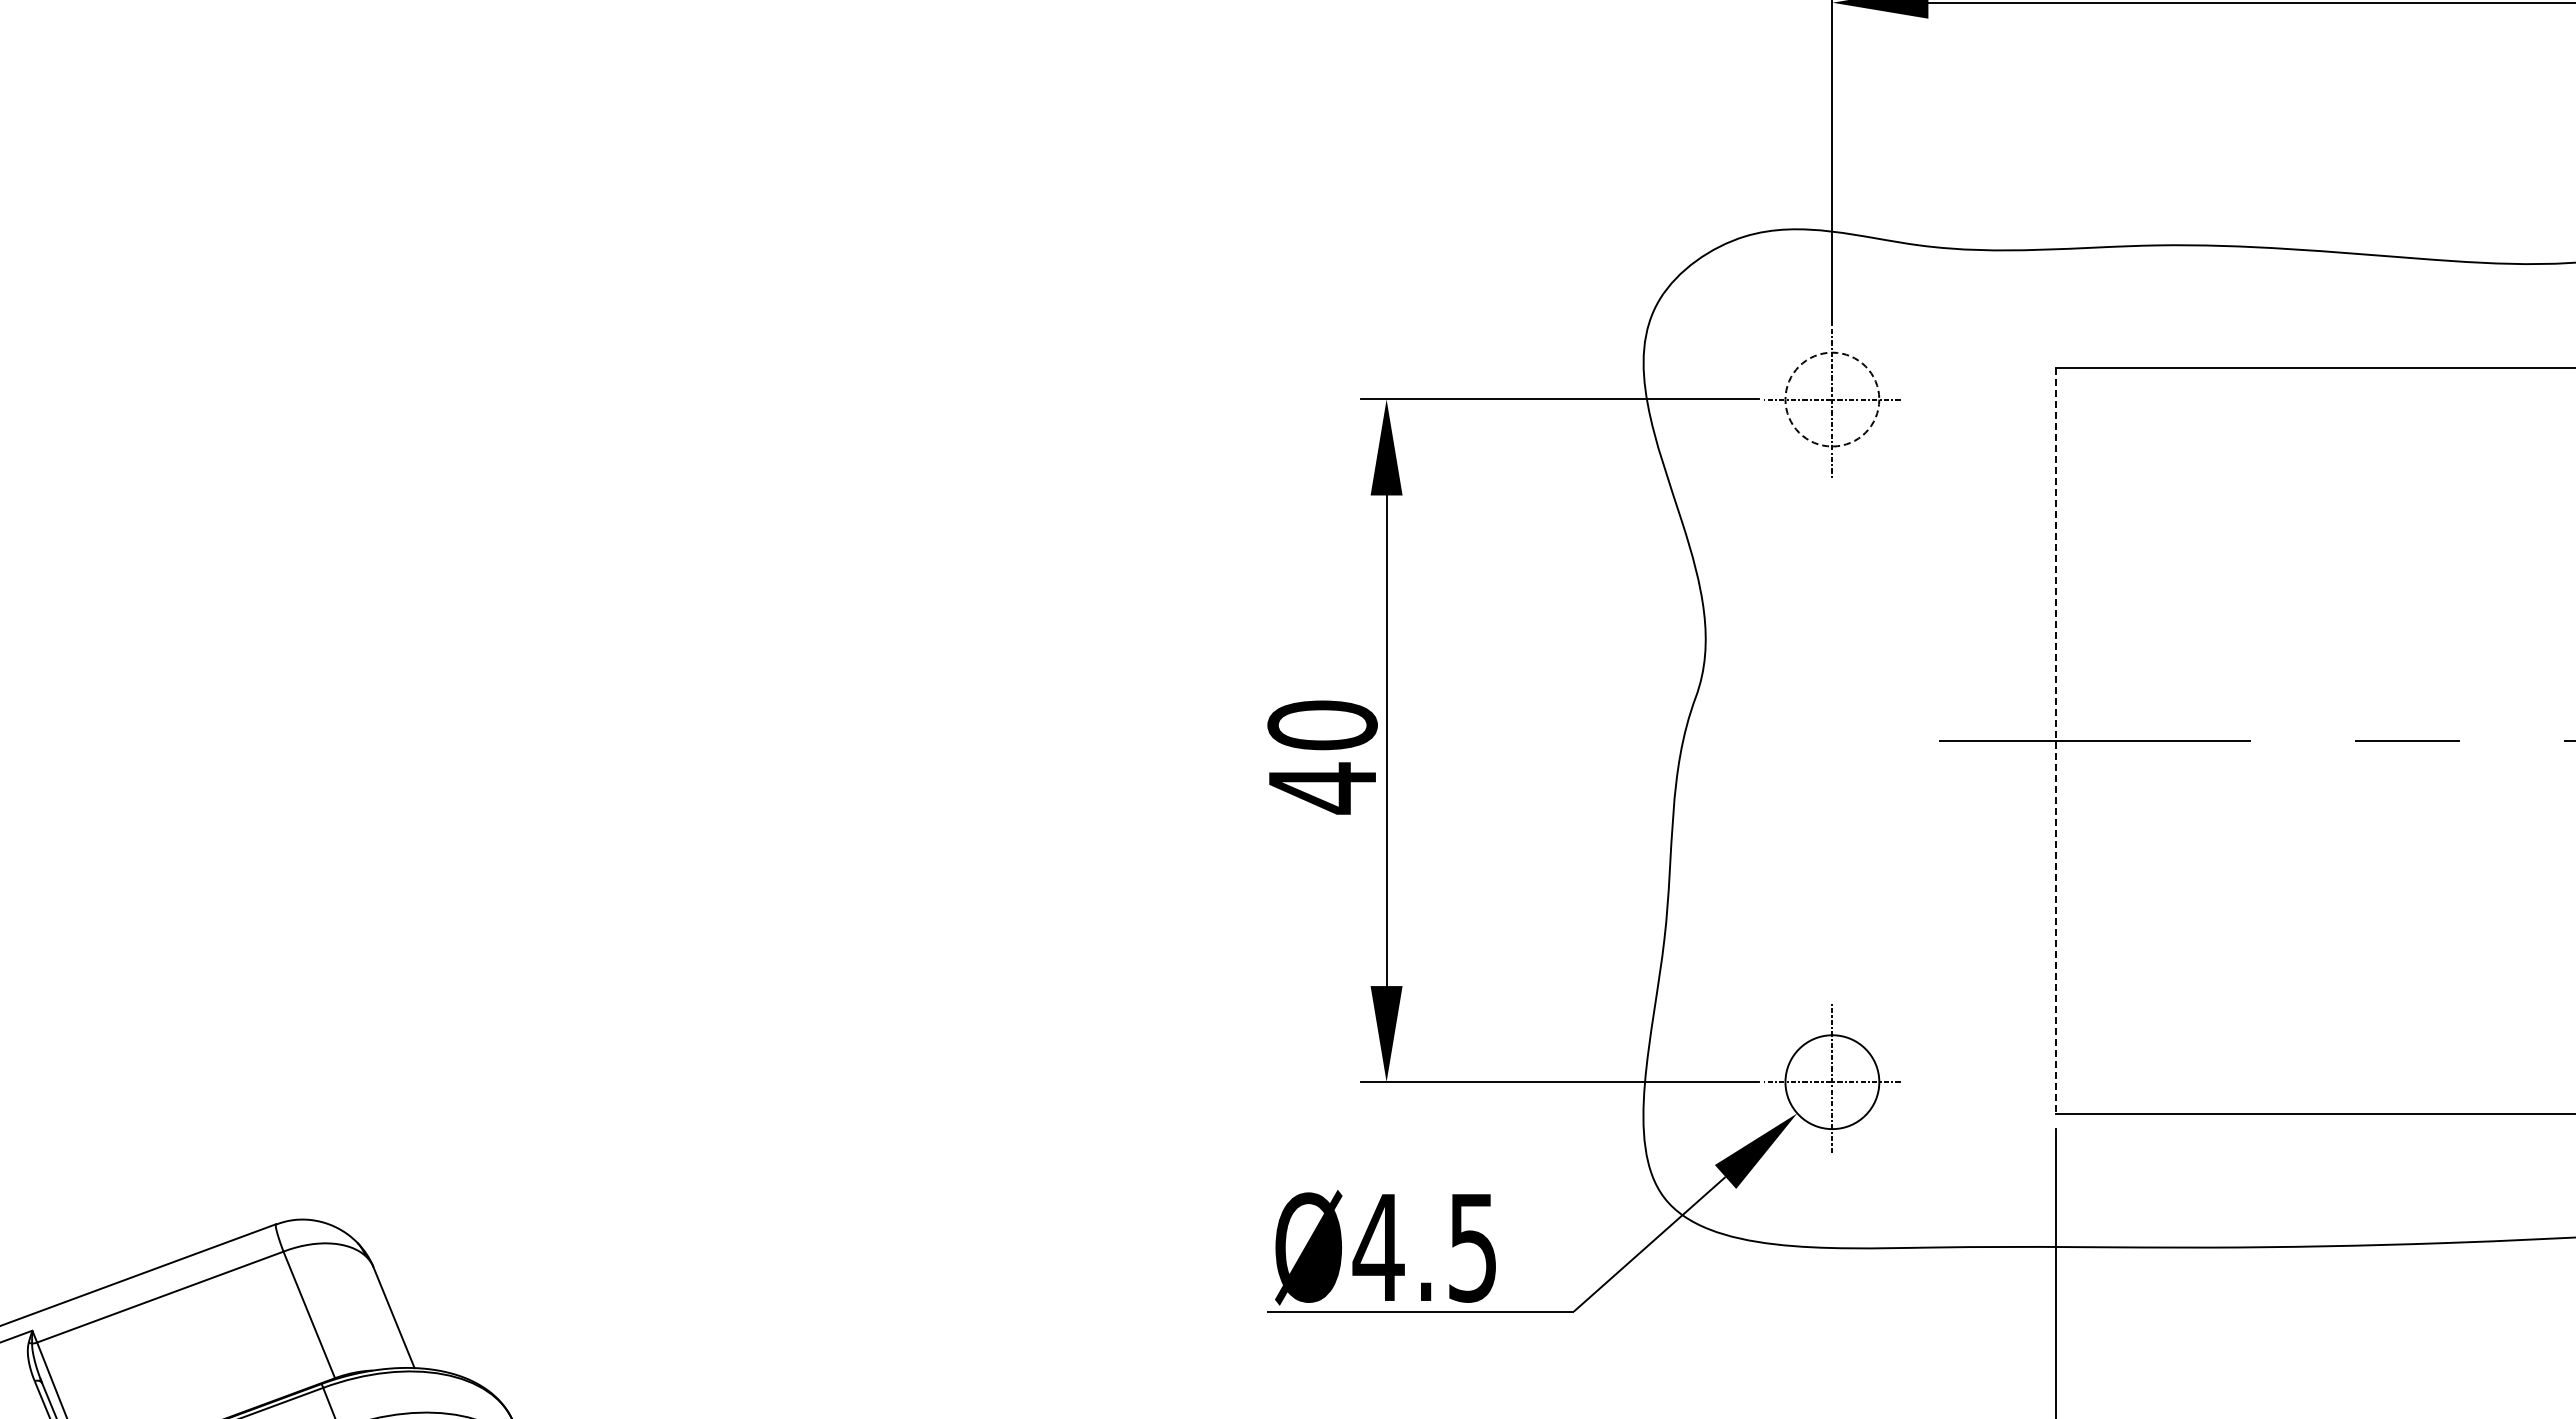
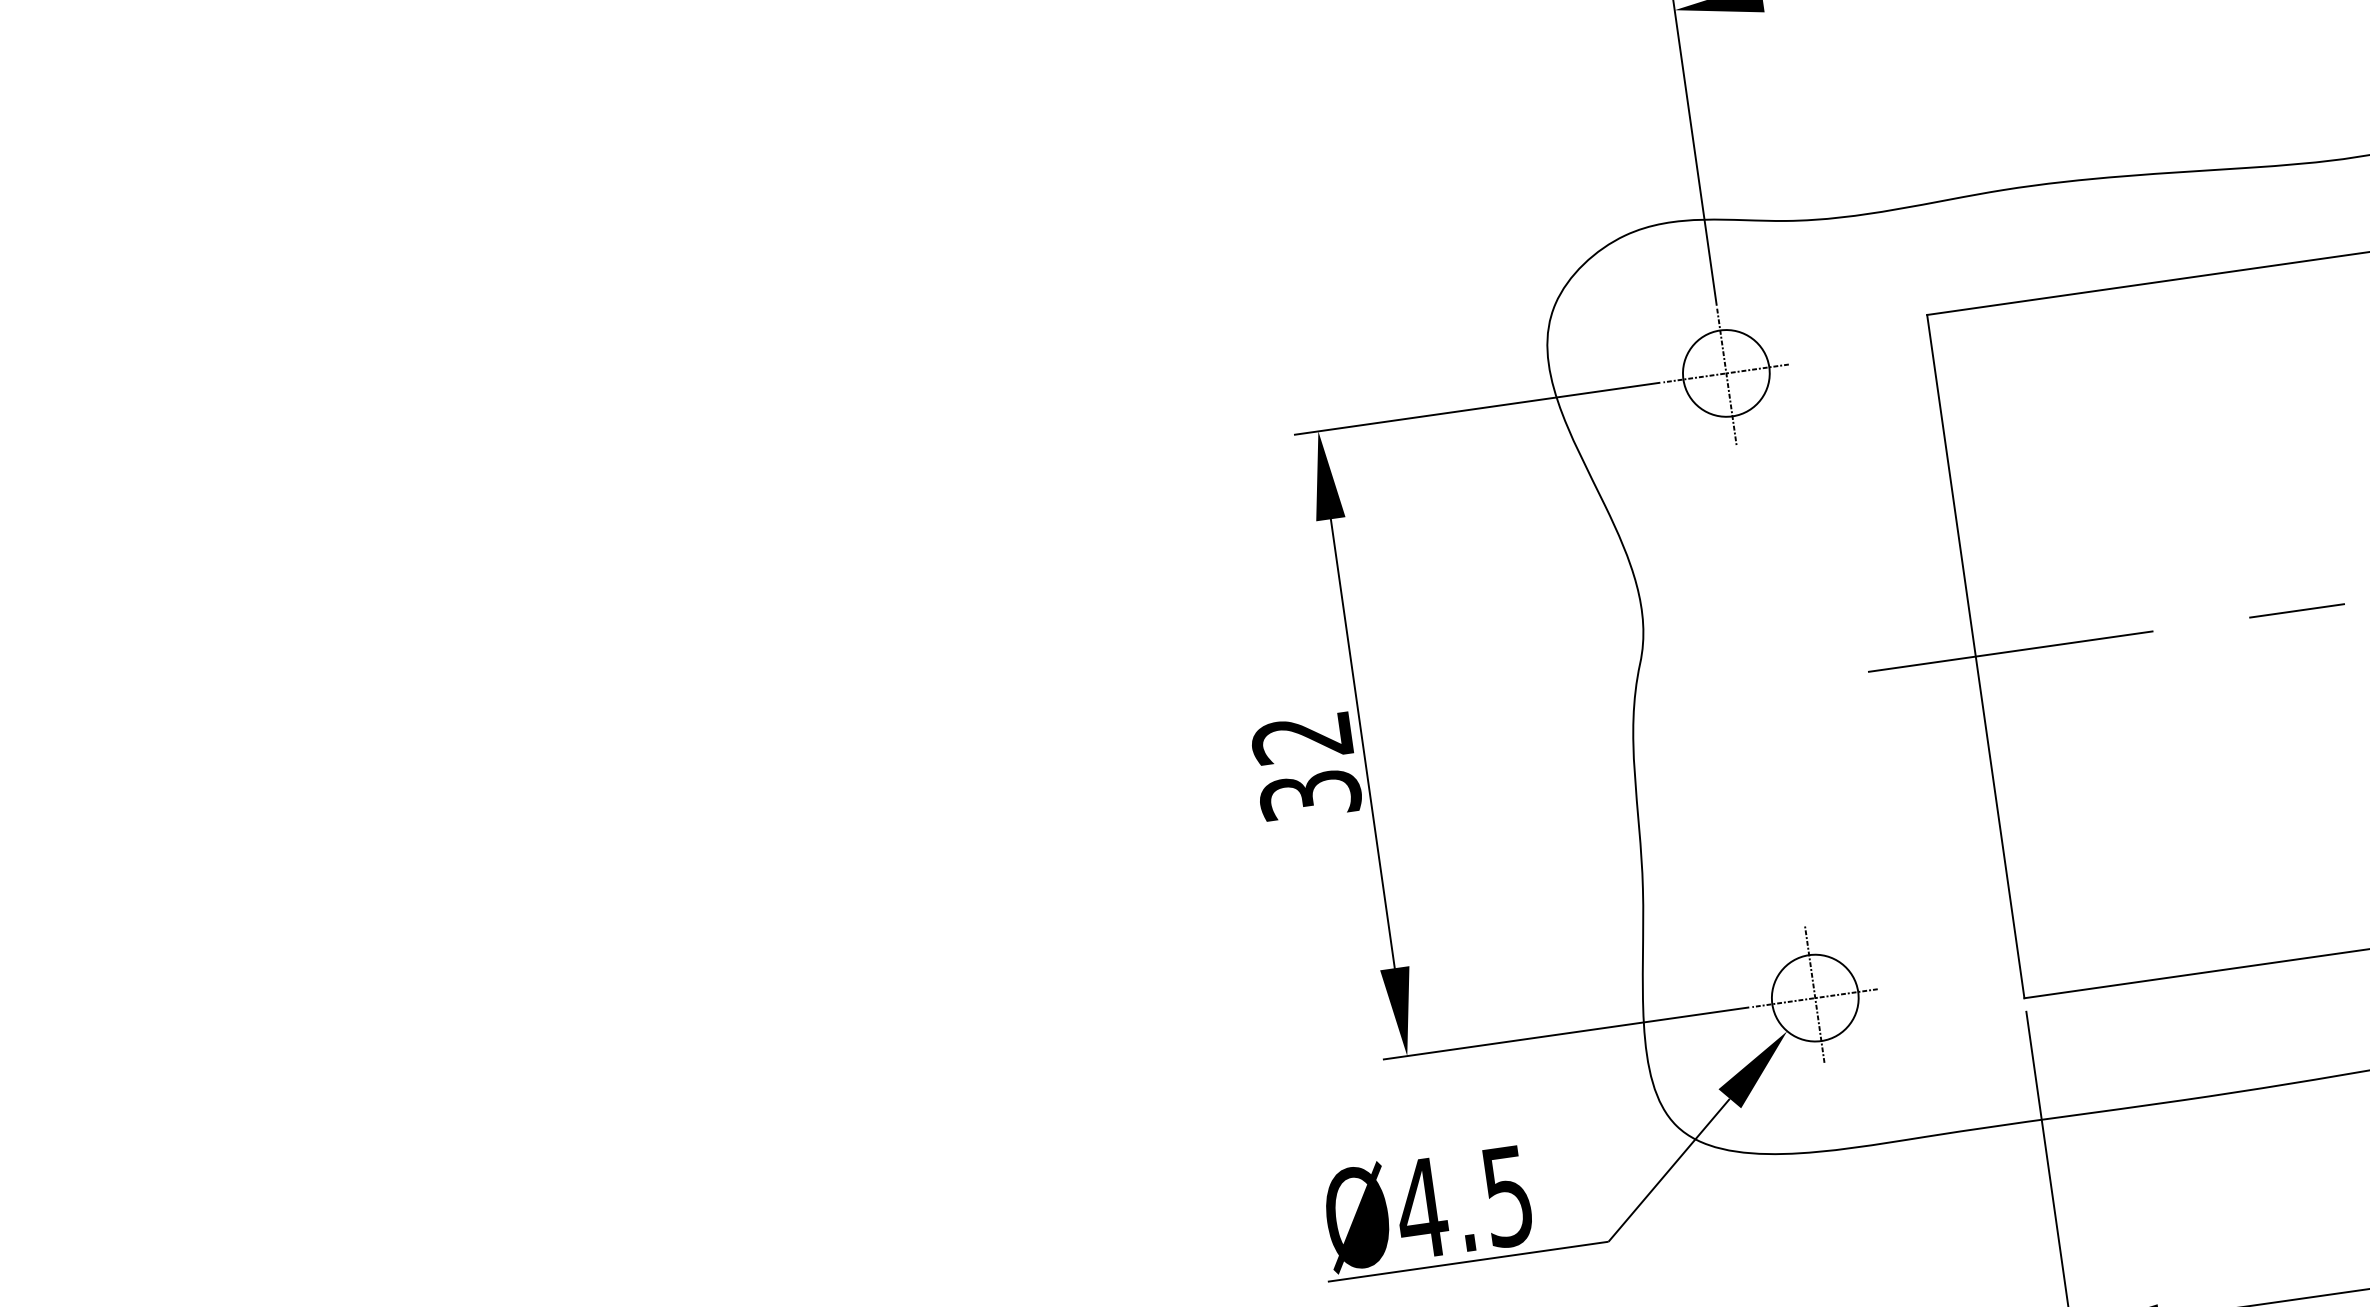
circle: (1832, 399) -> (1726, 373), dashed -> solid
line: (2056, 741) -> (1976, 657), dashed -> solid
text: (1322, 757) -> (1306, 767), 40 -> 32

